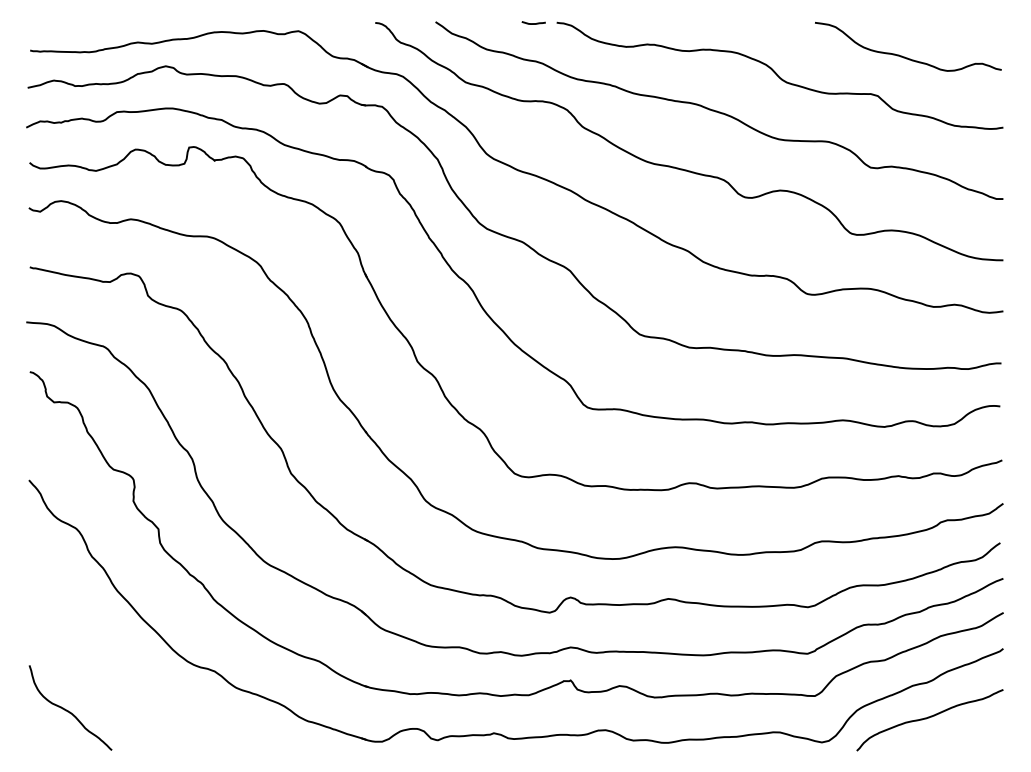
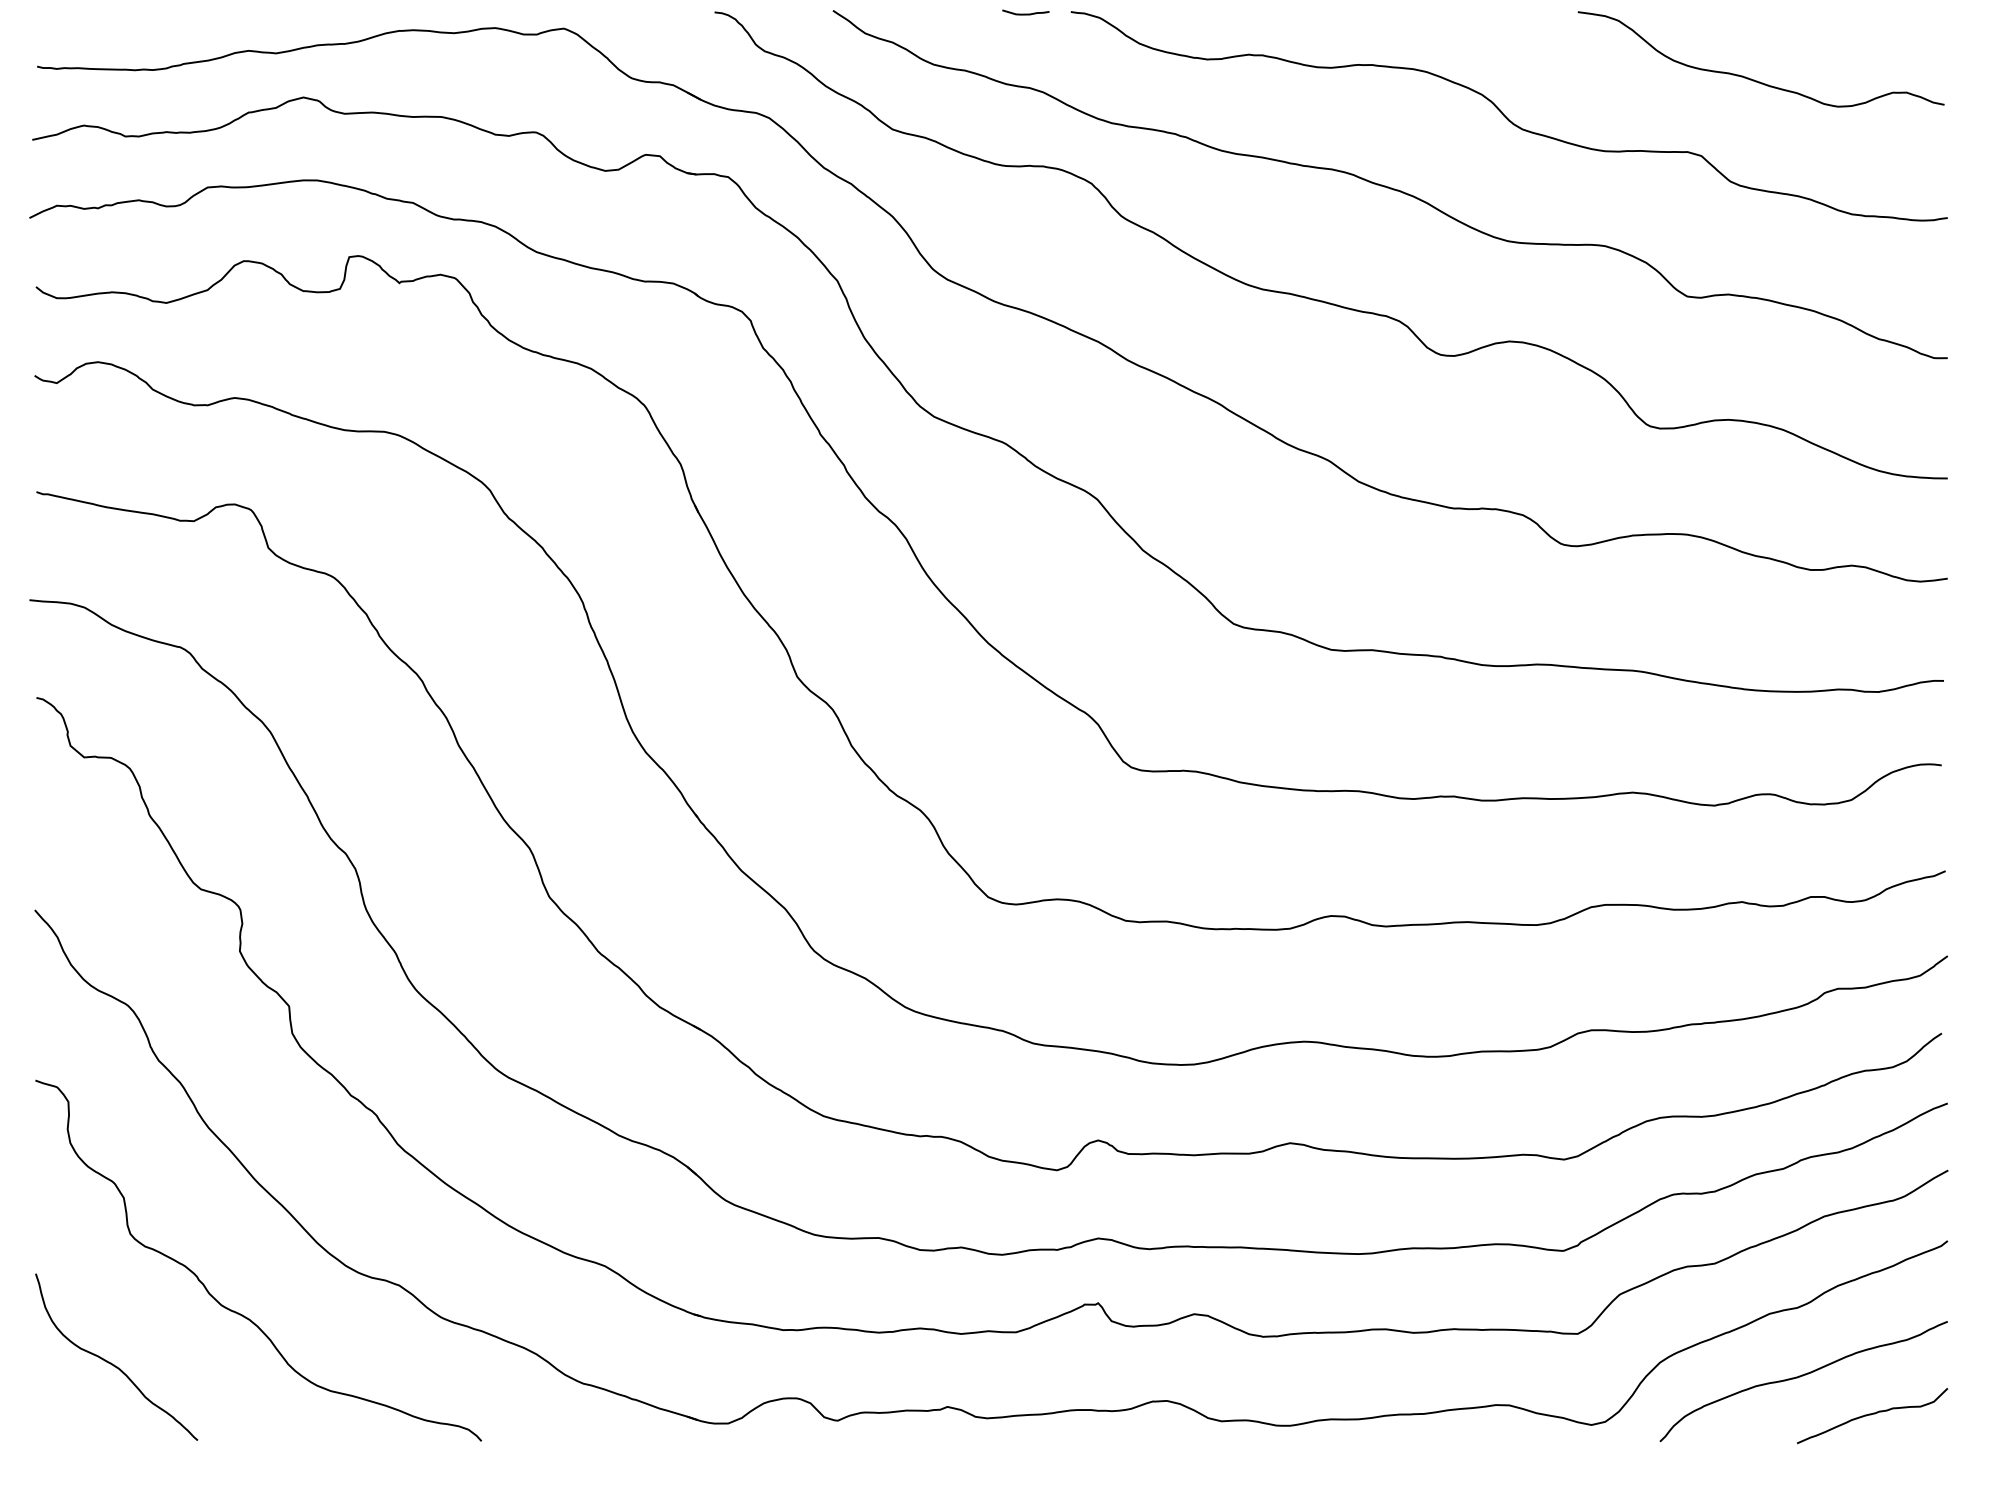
curve: (130, 683) -> (234, 1309), added
curve: (964, 737) -> (1871, 1415), added

